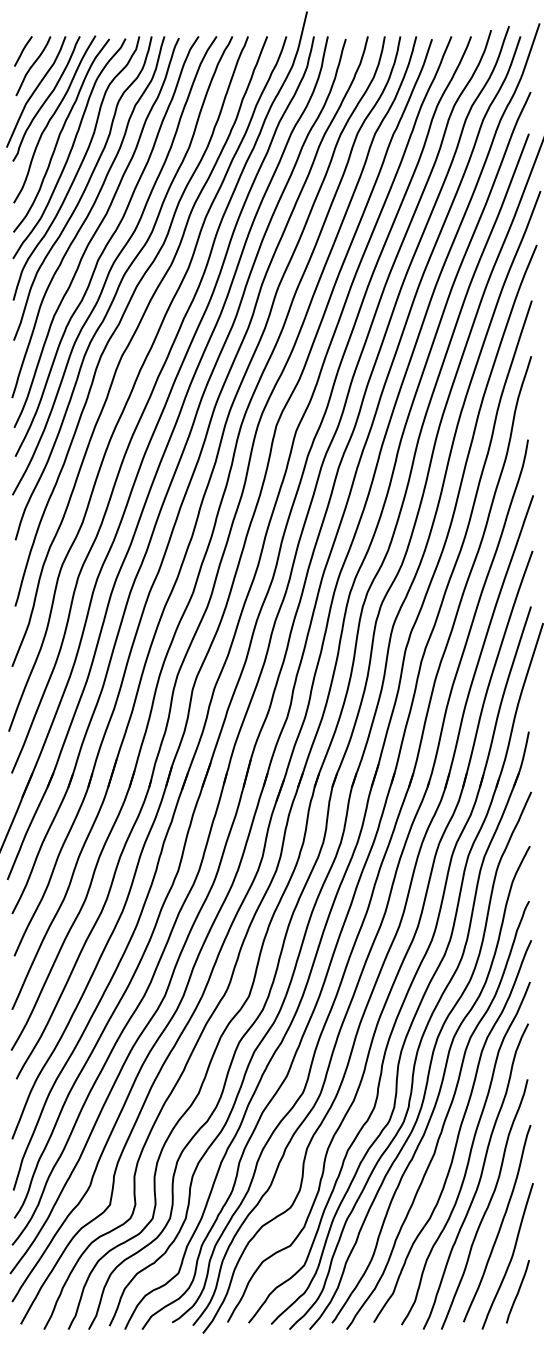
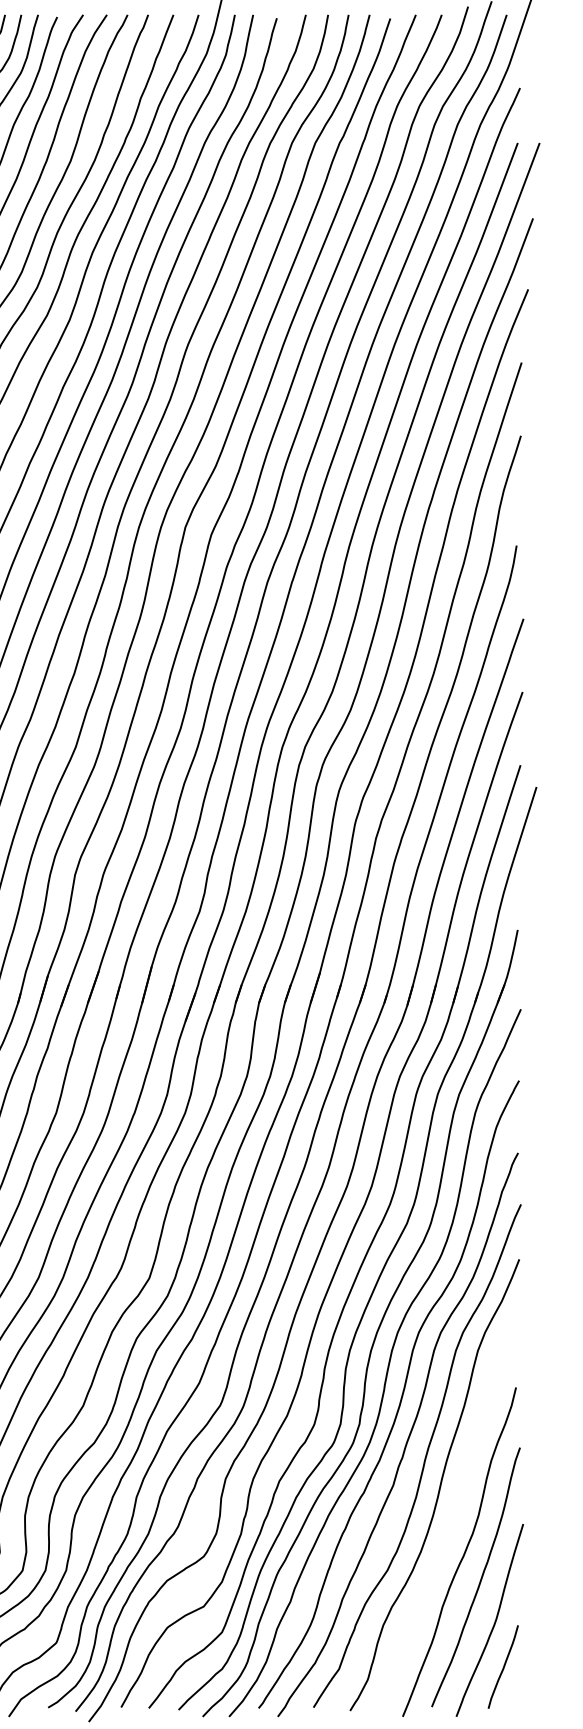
curve: (479, 1177) -> (452, 1516), removed

